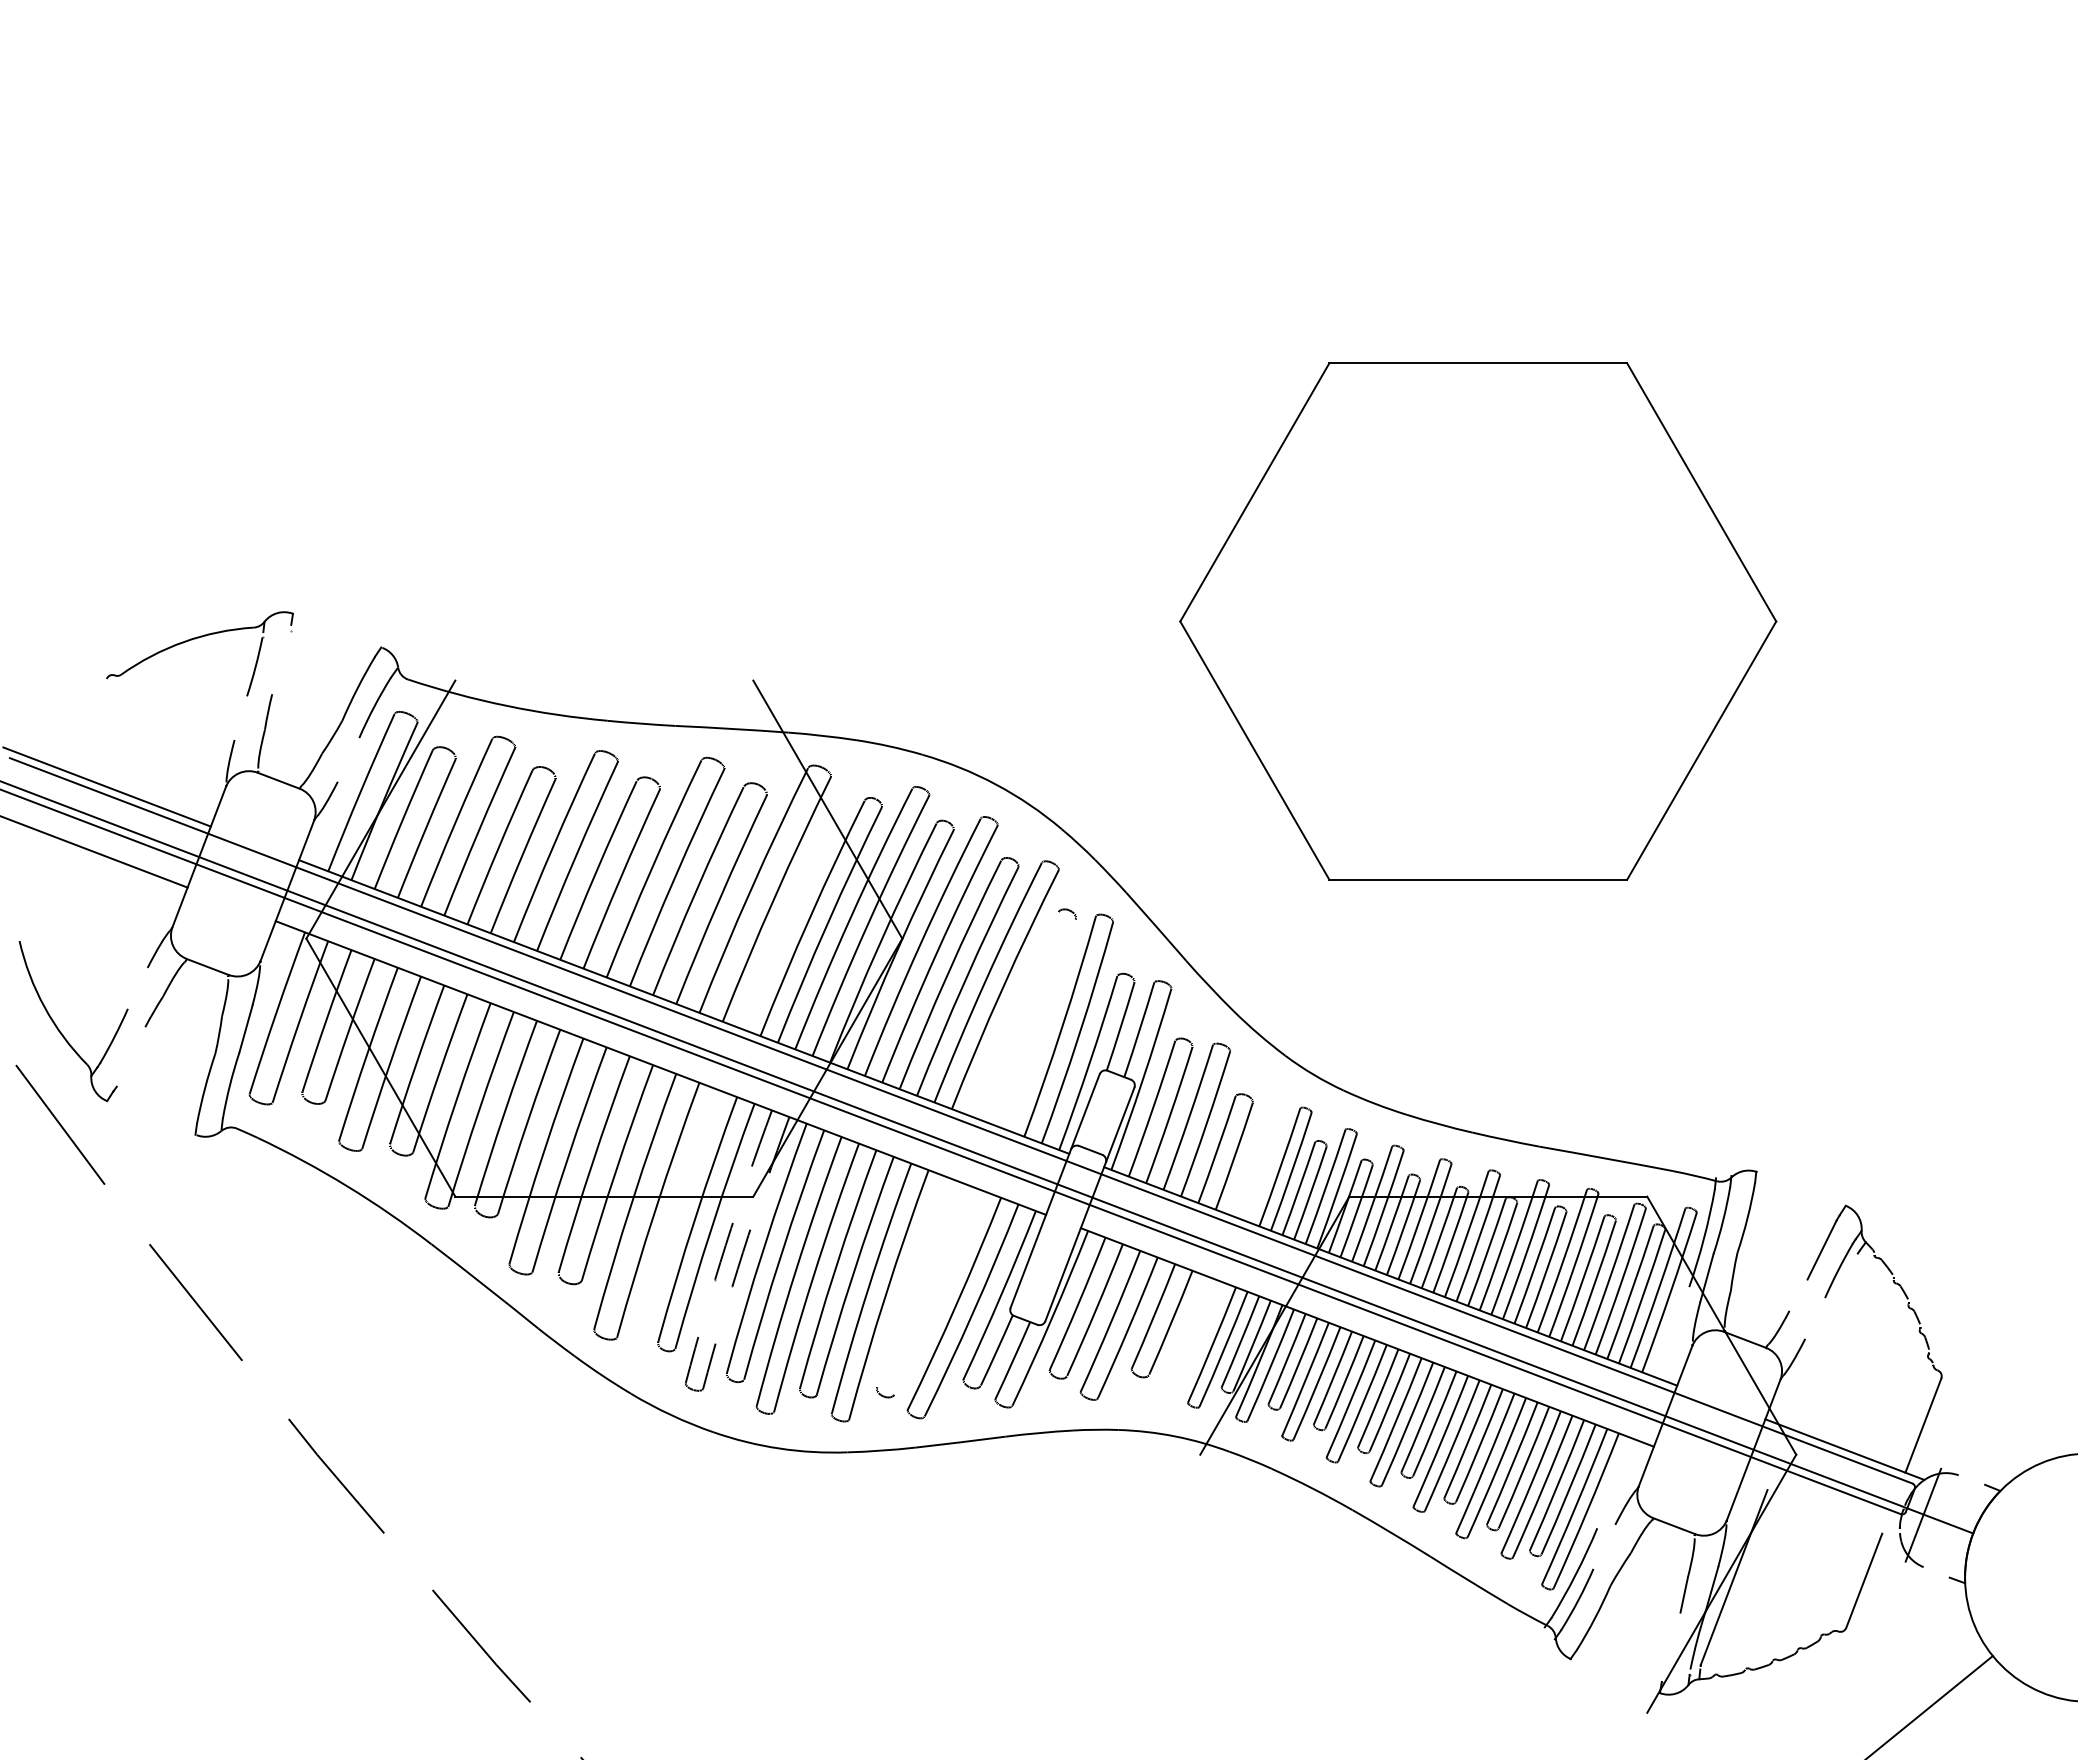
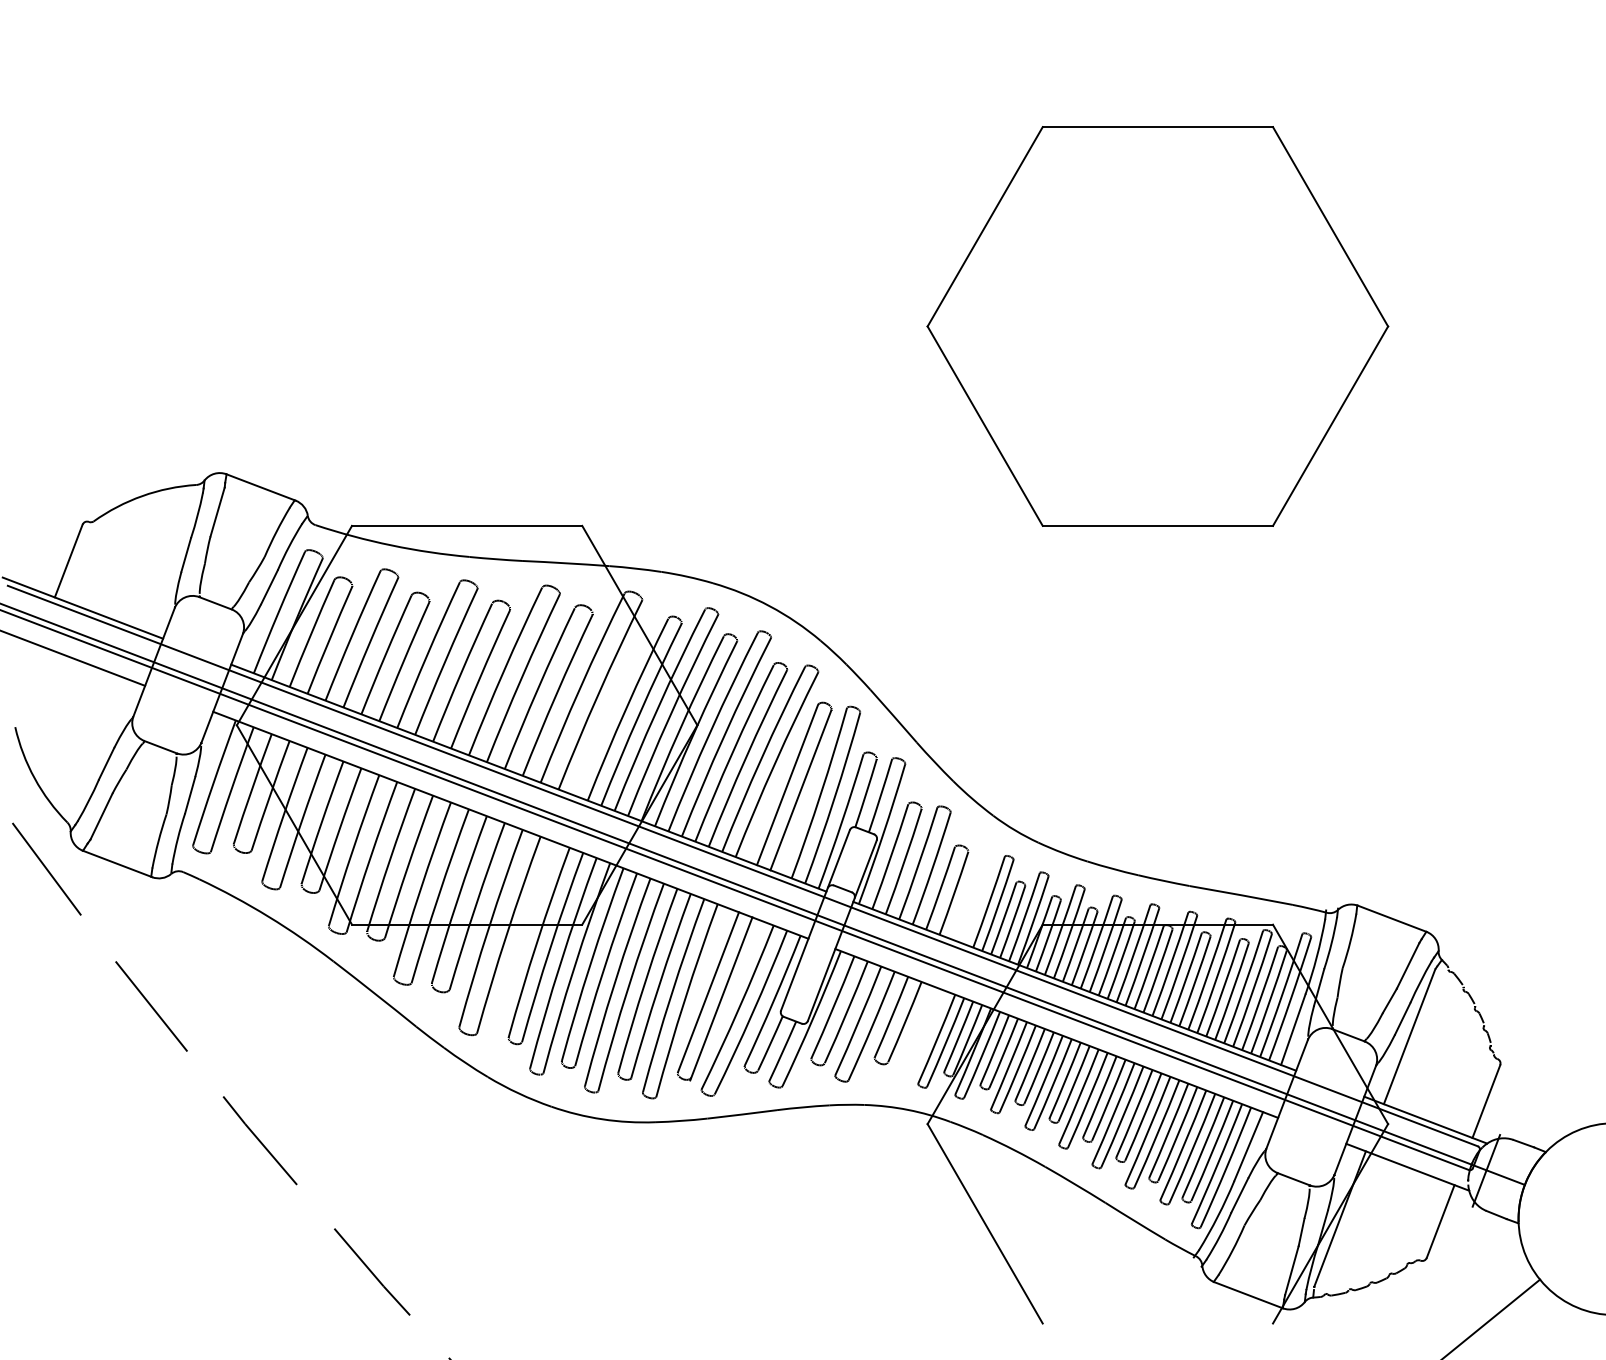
part: (1478, 621) -> (1158, 326), moved
line: (337, 630) -> (260, 487), added
line: (281, 662) -> (217, 511), added
line: (604, 680) -> (467, 525), added
line: (240, 718) -> (185, 555), added
line: (88, 725) -> (68, 560), added
line: (348, 759) -> (269, 586), added
line: (137, 987) -> (106, 763), added
line: (1018, 1015) -> (787, 784), added
line: (1035, 1022) -> (800, 790), added
line: (130, 1056) -> (101, 816), added
line: (151, 1118) -> (117, 864), added
line: (1801, 1188) -> (1392, 918), added
arc: (725, 1245) -> (560, 962), dashed -> solid
arc: (743, 1252) -> (574, 967), dashed -> solid
line: (916, 1283) -> (708, 991), added
line: (933, 1292) -> (721, 998), added
line: (1798, 1294) -> (1389, 1000), added
line: (1815, 1318) -> (1403, 1018), added
line: (1673, 1332) -> (1293, 1029), added
line: (1823, 1341) -> (1409, 1036), added
line: (1971, 1479) -> (1523, 1143), added
line: (1615, 1483) -> (1248, 1146), added
line: (1821, 1510) -> (1407, 1167), added
line: (1604, 1546) -> (1239, 1195), added
line: (1936, 1572) -> (1496, 1215), added
line: (1274, 1583) -> (984, 1223), added
line: (1671, 1644) -> (1291, 1270), added
line: (1615, 1676) -> (1248, 1295), added

